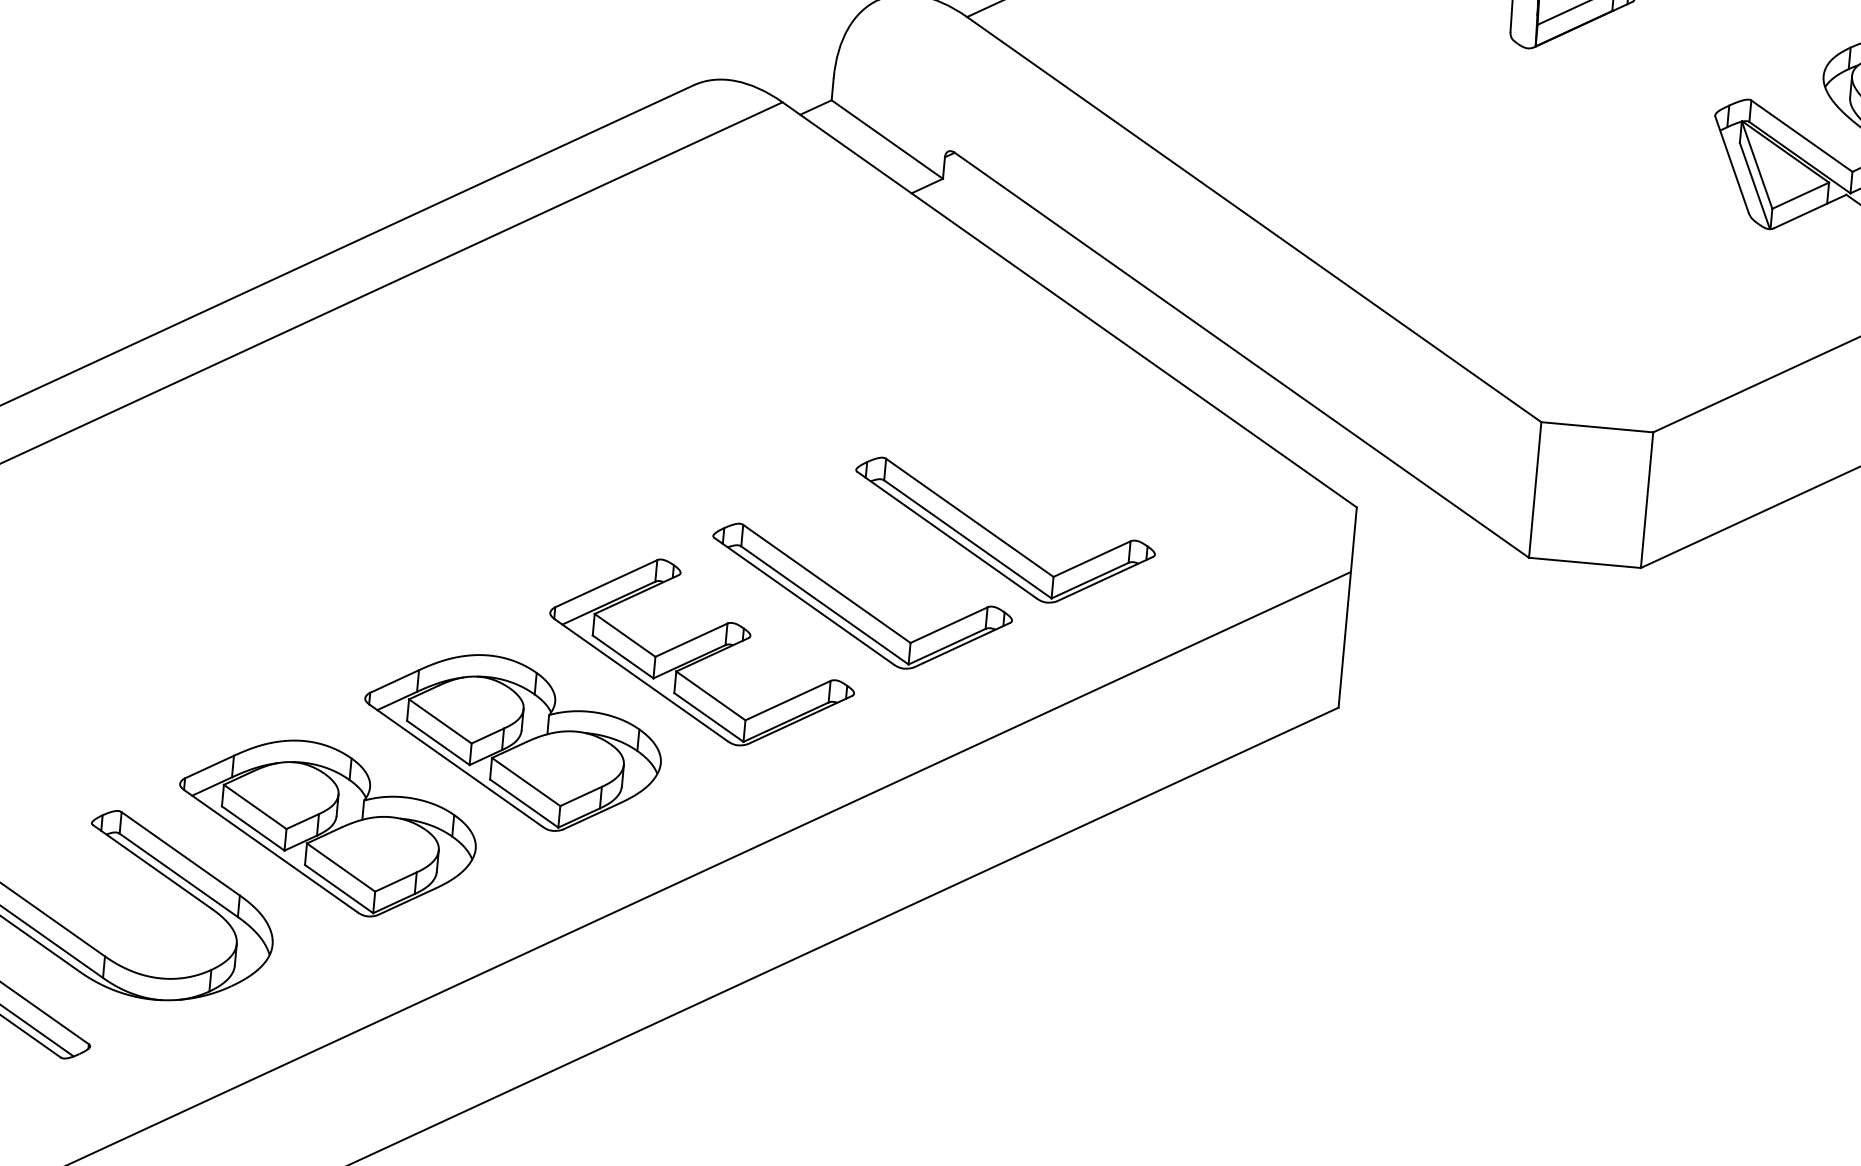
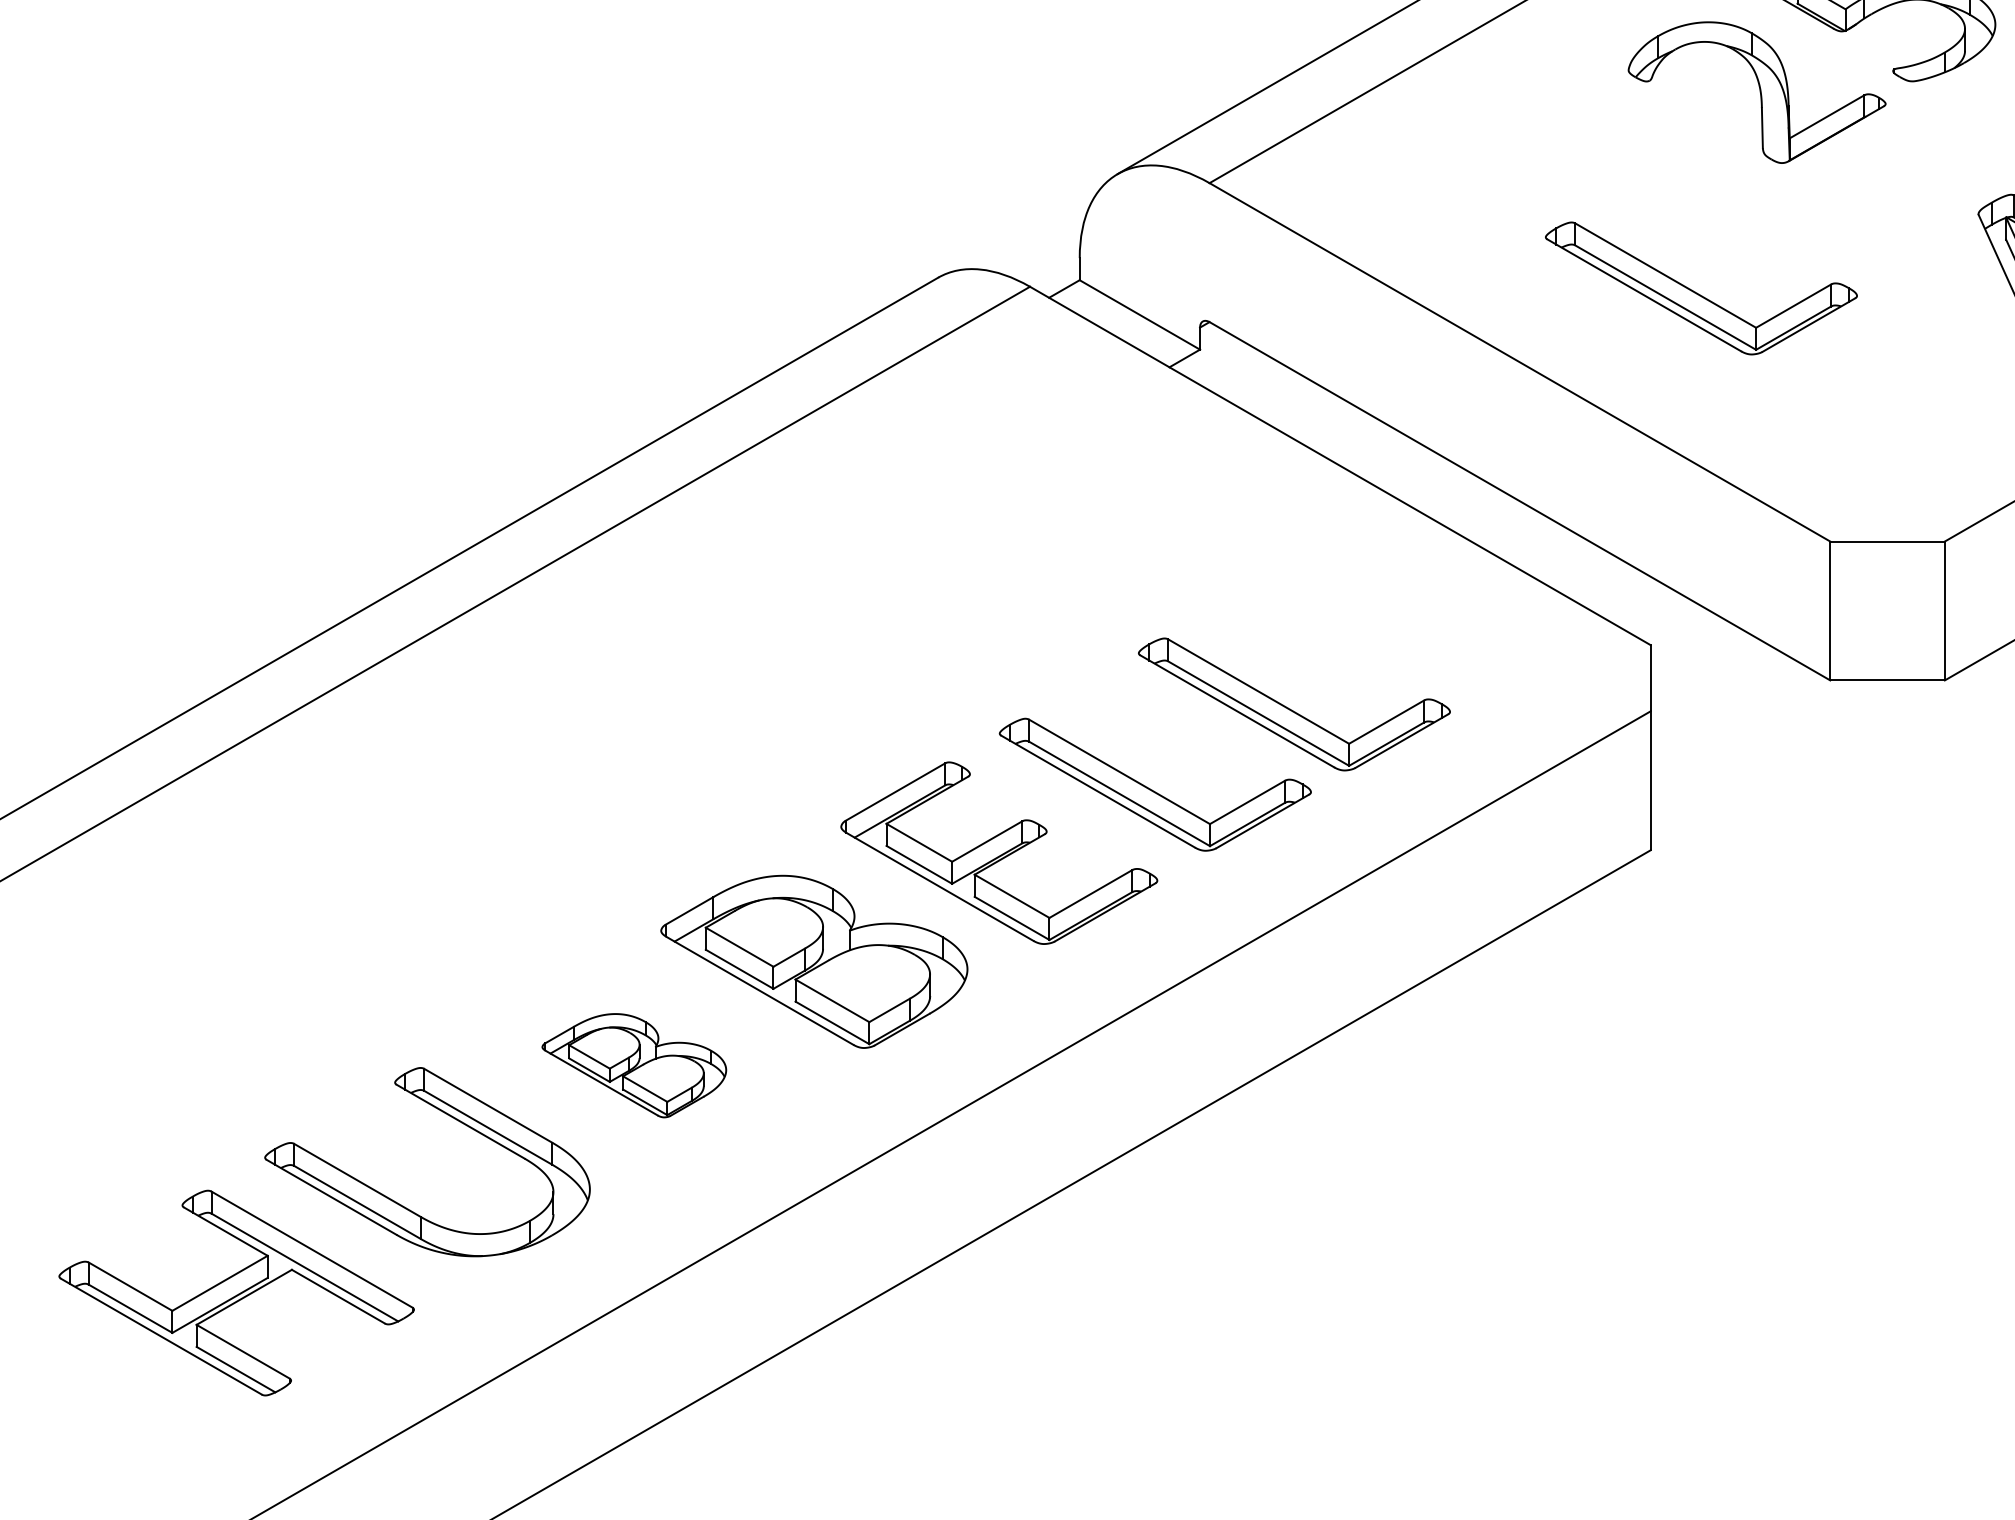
part: (1438, 163) -> (1701, 288), added
part: (327, 827) -> (634, 1065), size x0.6

